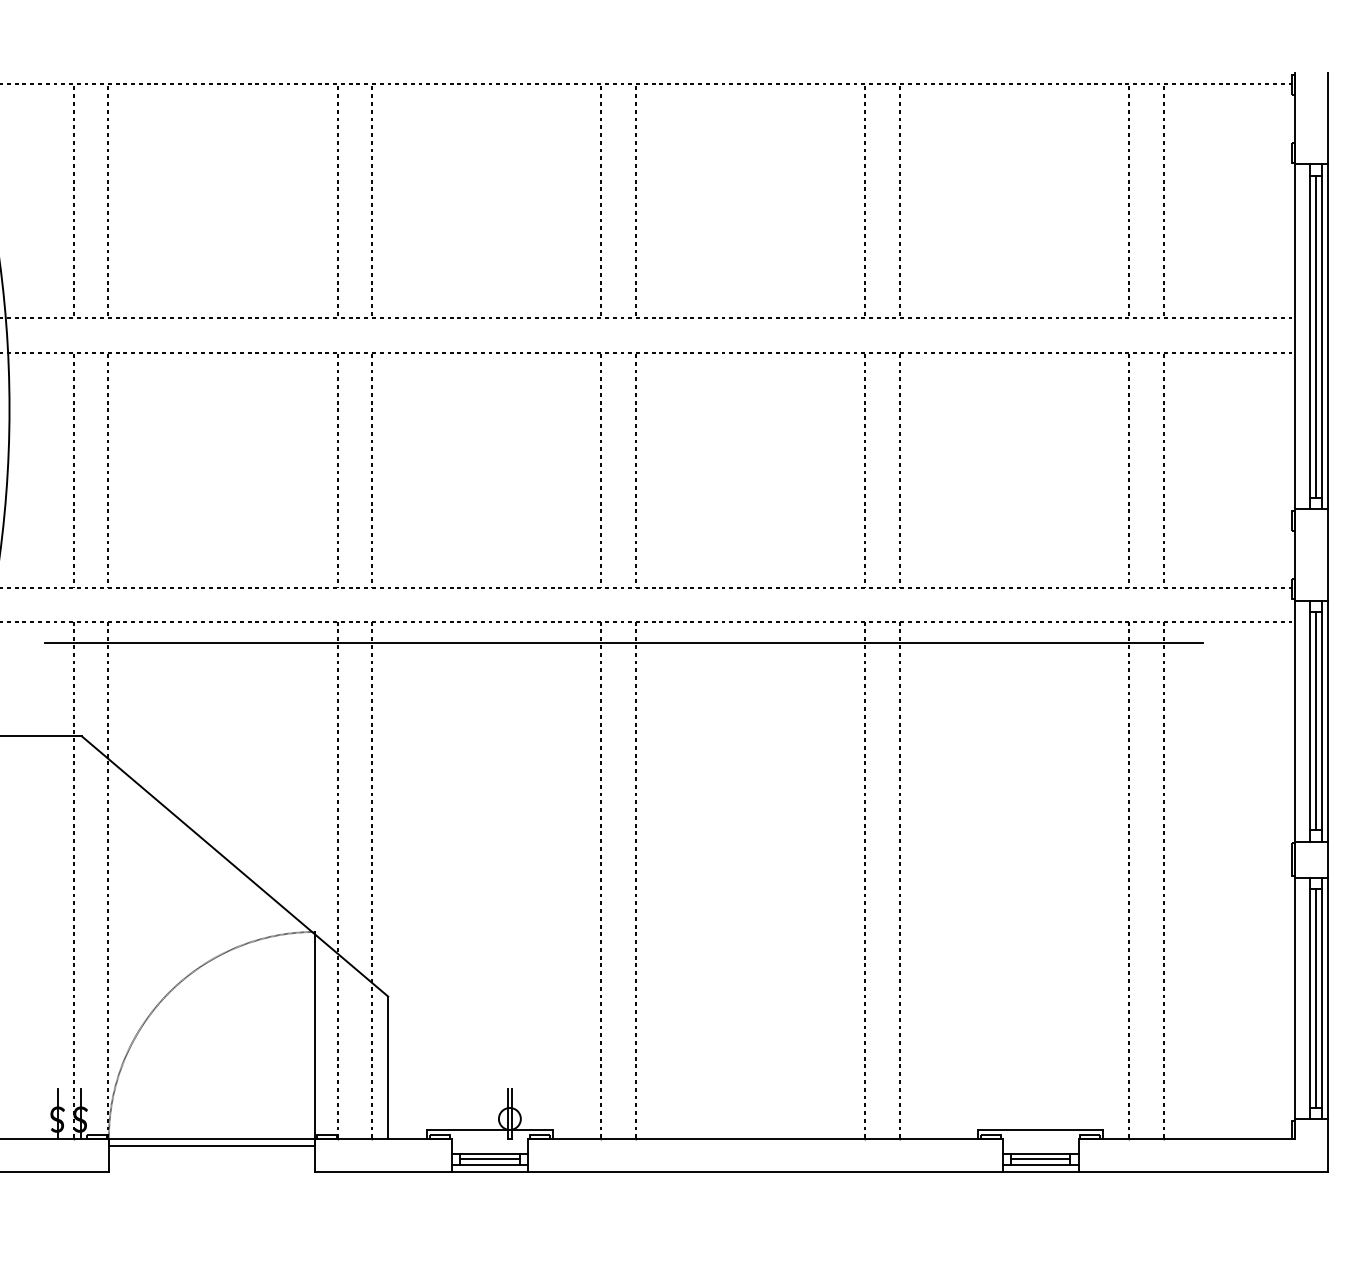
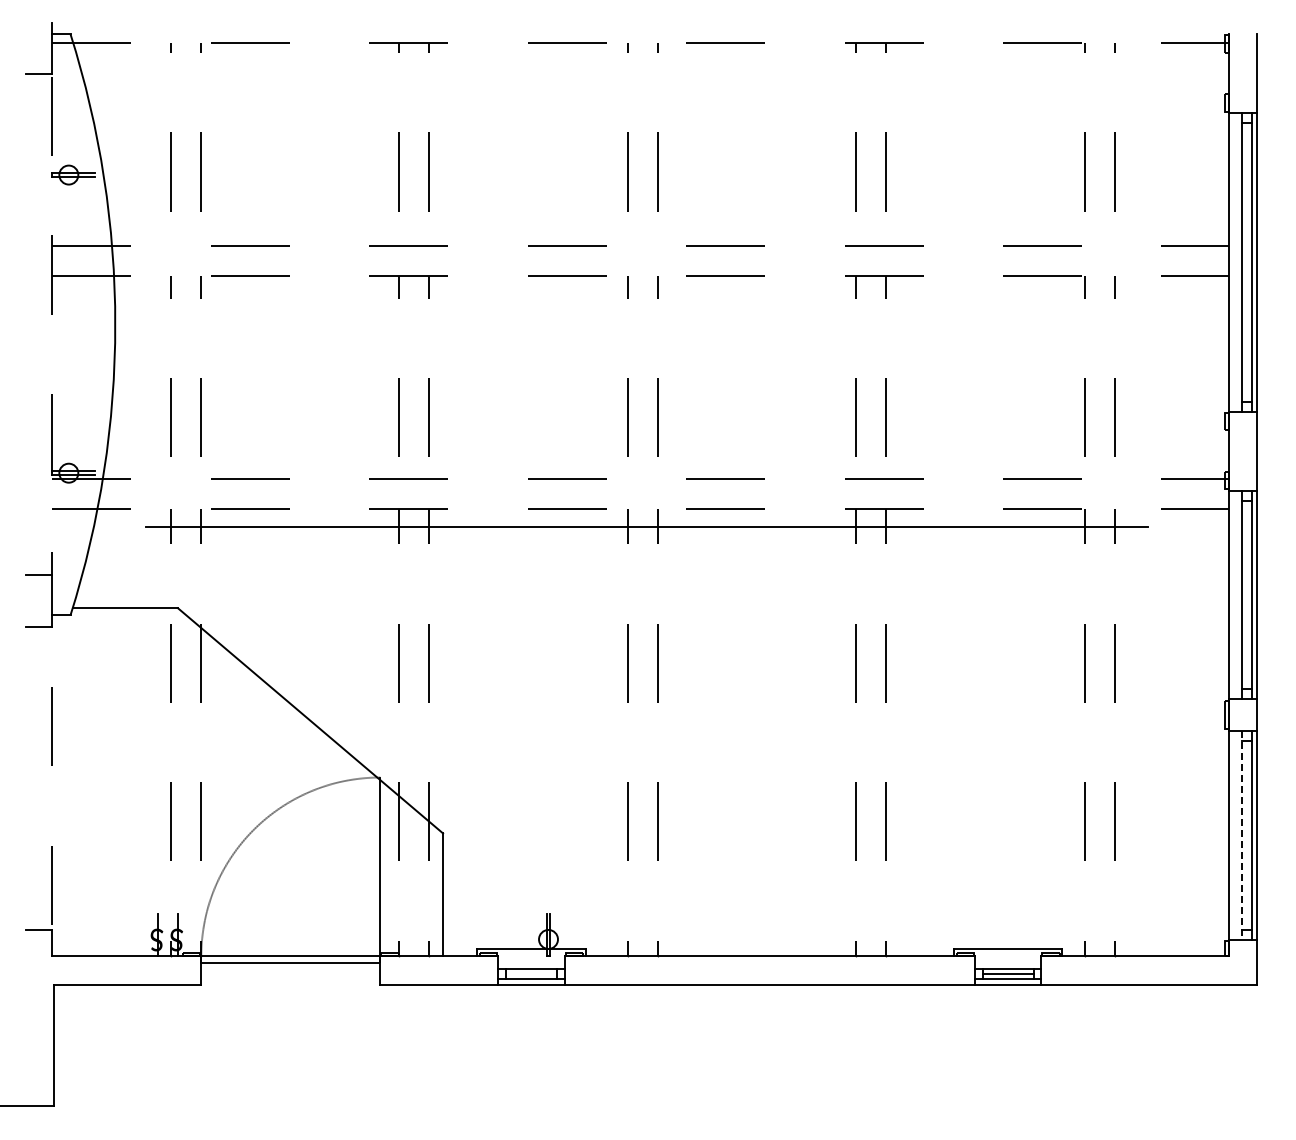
line: (1316, 335) -> (1246, 261), removed
line: (1316, 720) -> (1246, 594), removed
line: (1316, 997) -> (1246, 834), removed
line: (1310, 998) -> (1241, 835), solid -> dashed
line: (490, 1159) -> (531, 974), removed

